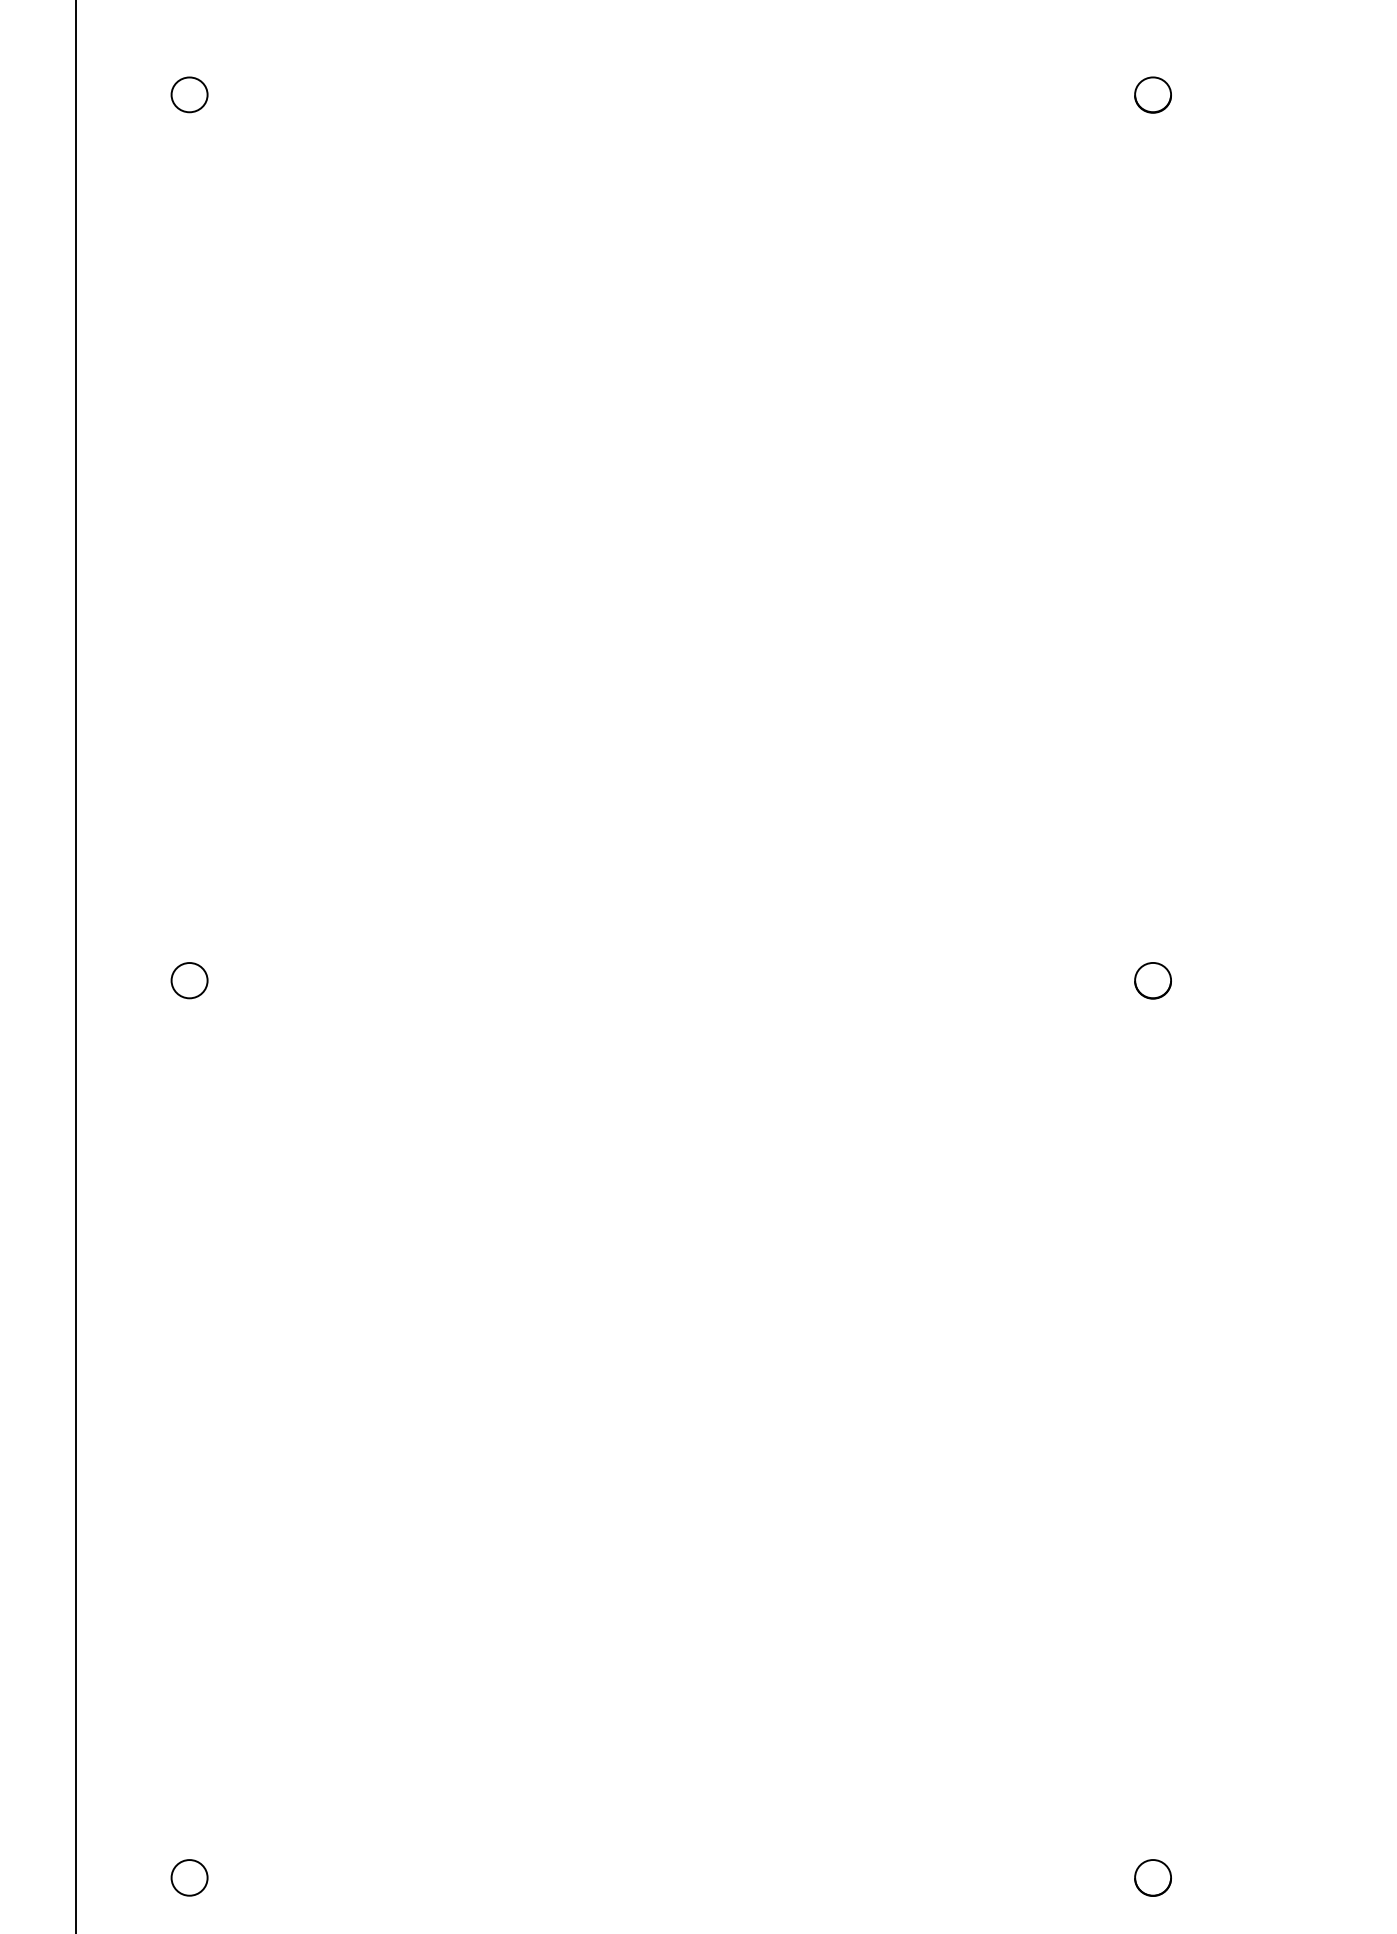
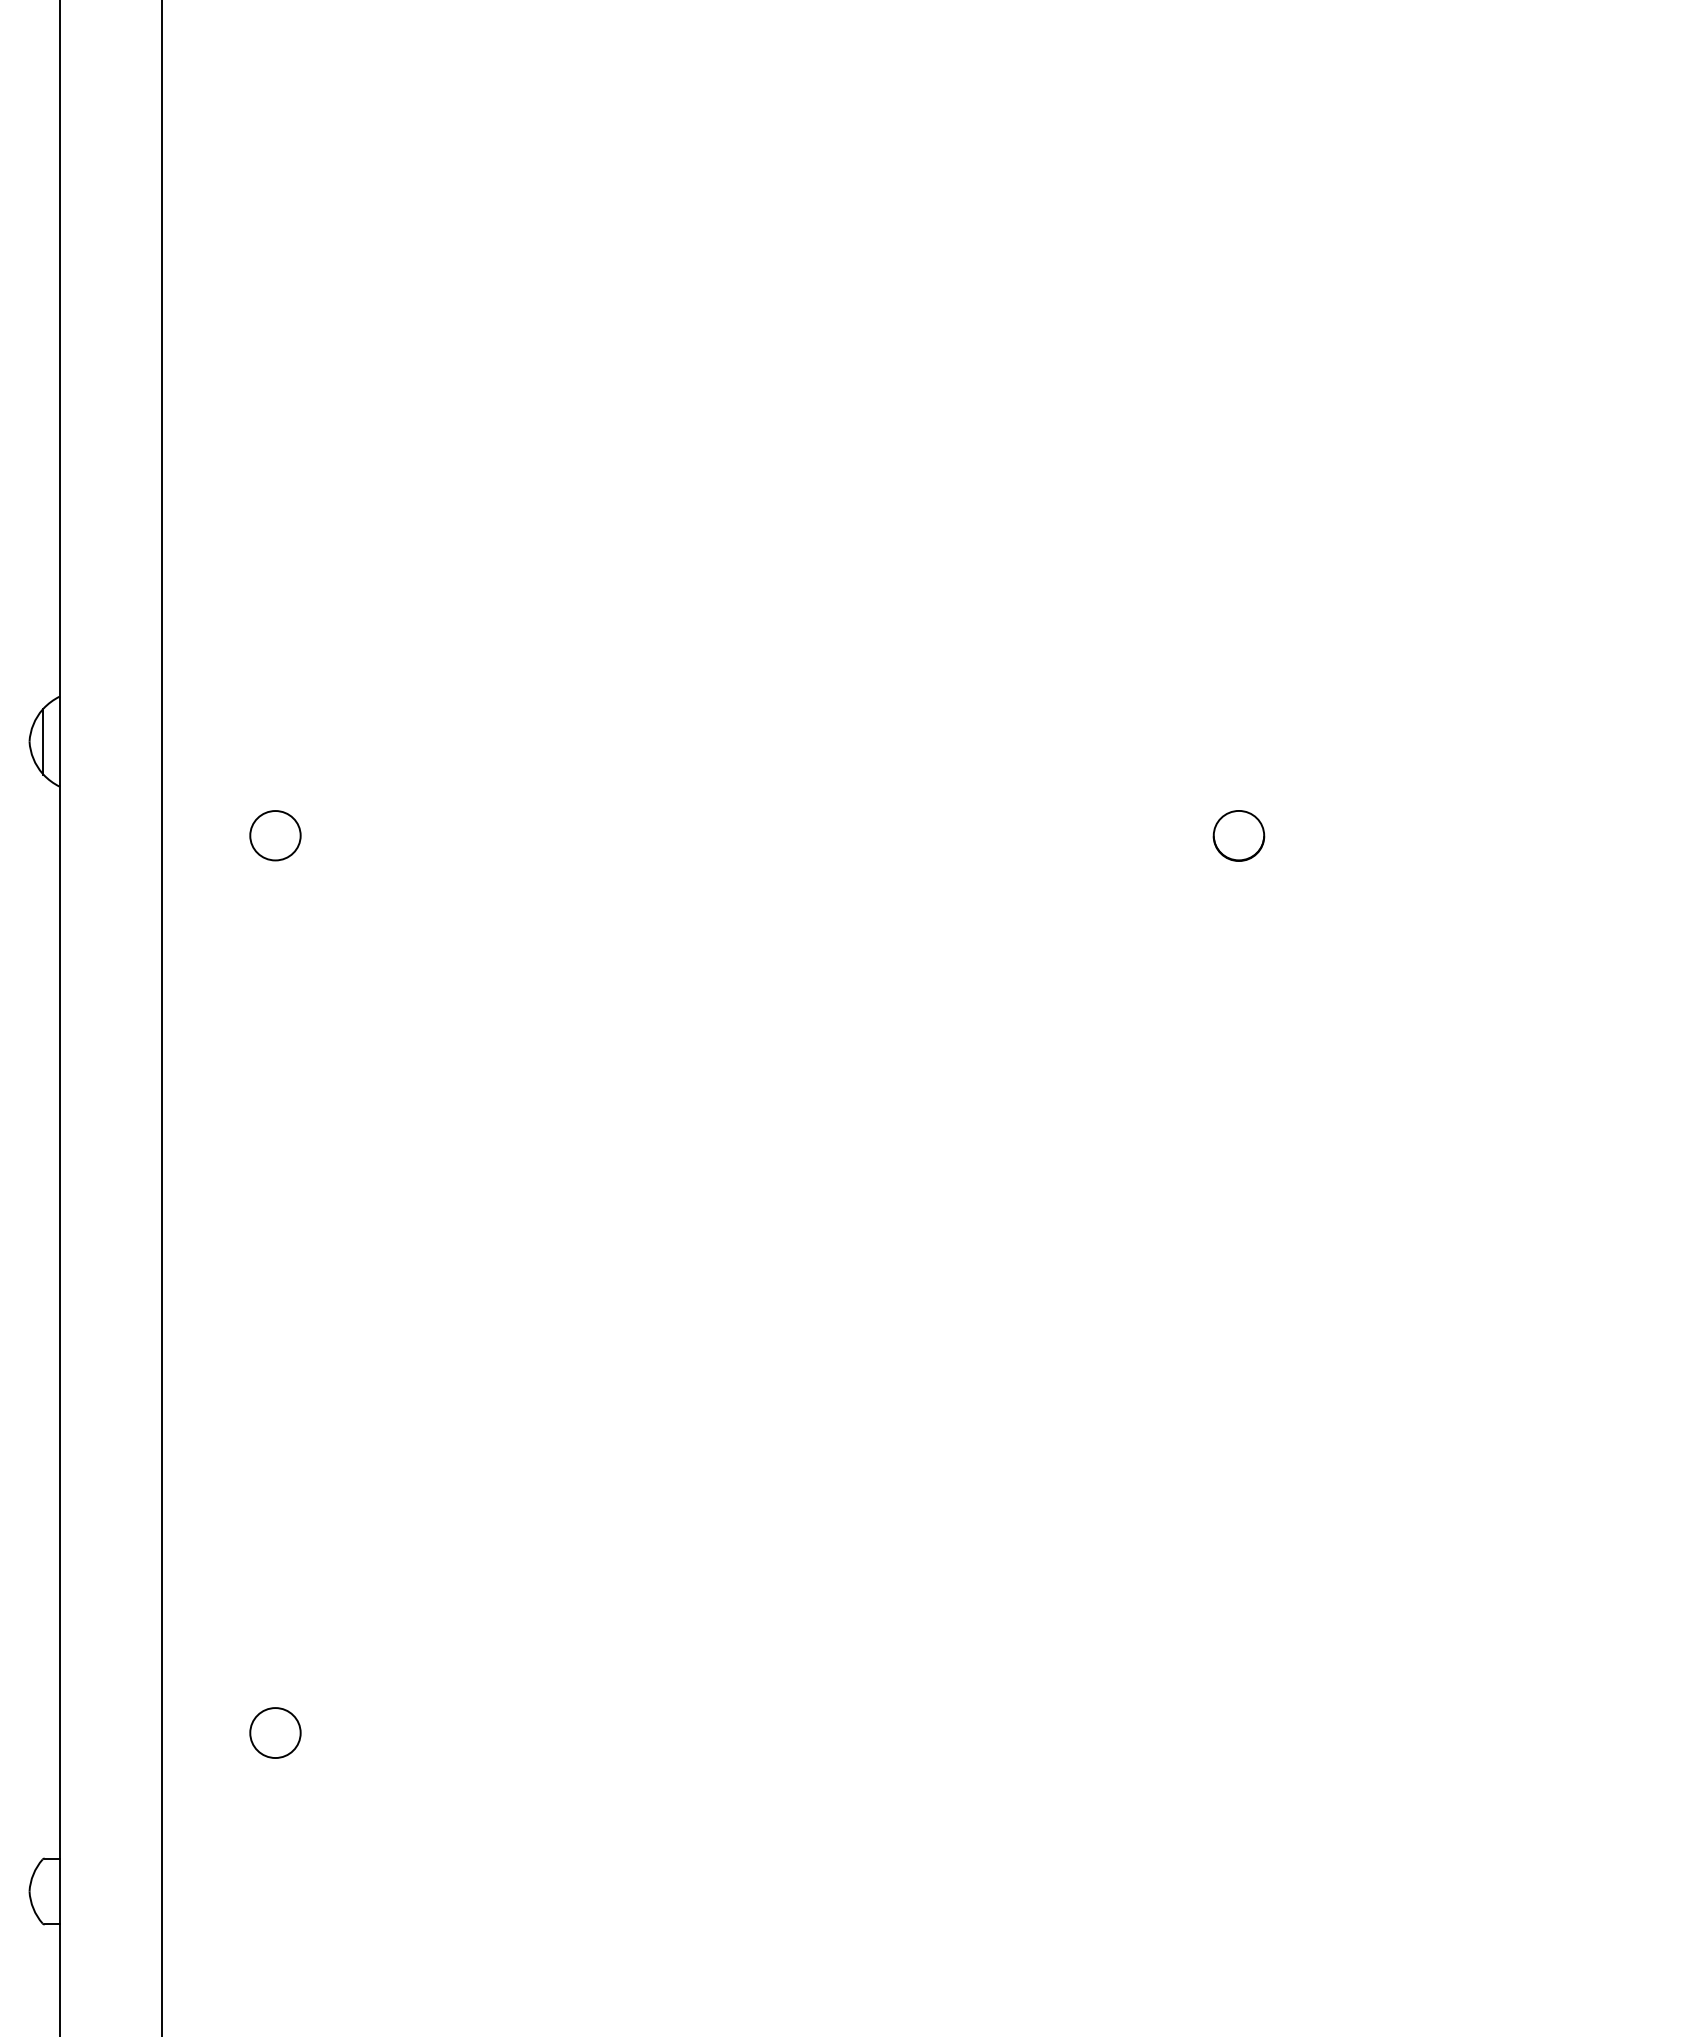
part: (189, 980) -> (275, 835), size x1.4
part: (1152, 980) -> (1238, 835), size x1.4
part: (189, 1877) -> (275, 1732), size x1.4
part: (1152, 1877) -> (1238, 1732), removed

